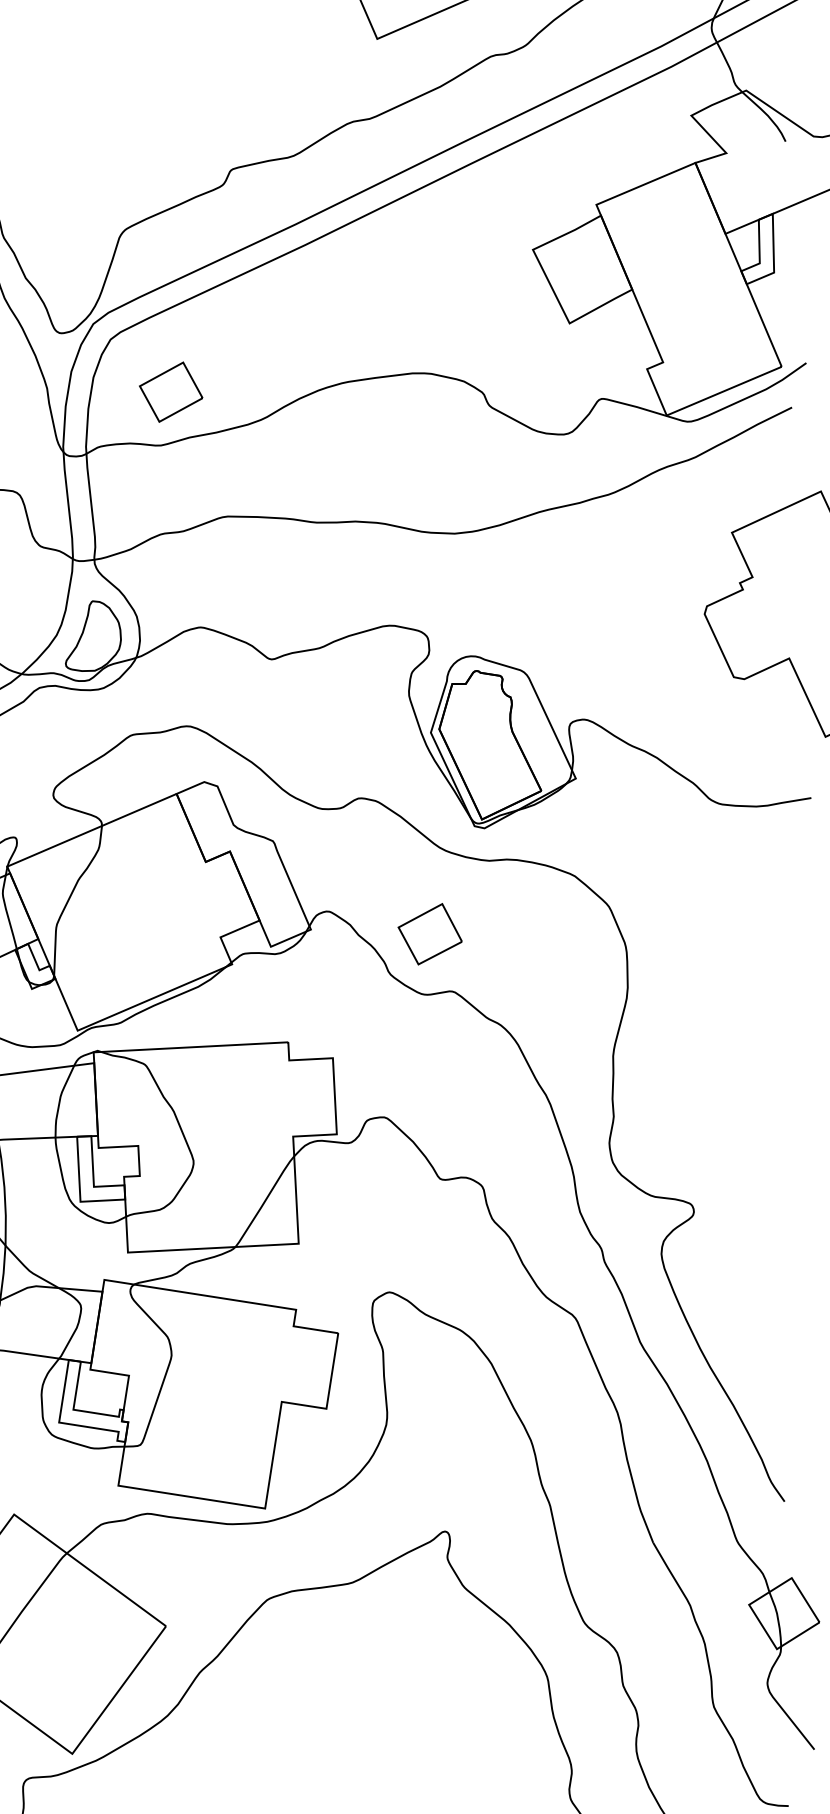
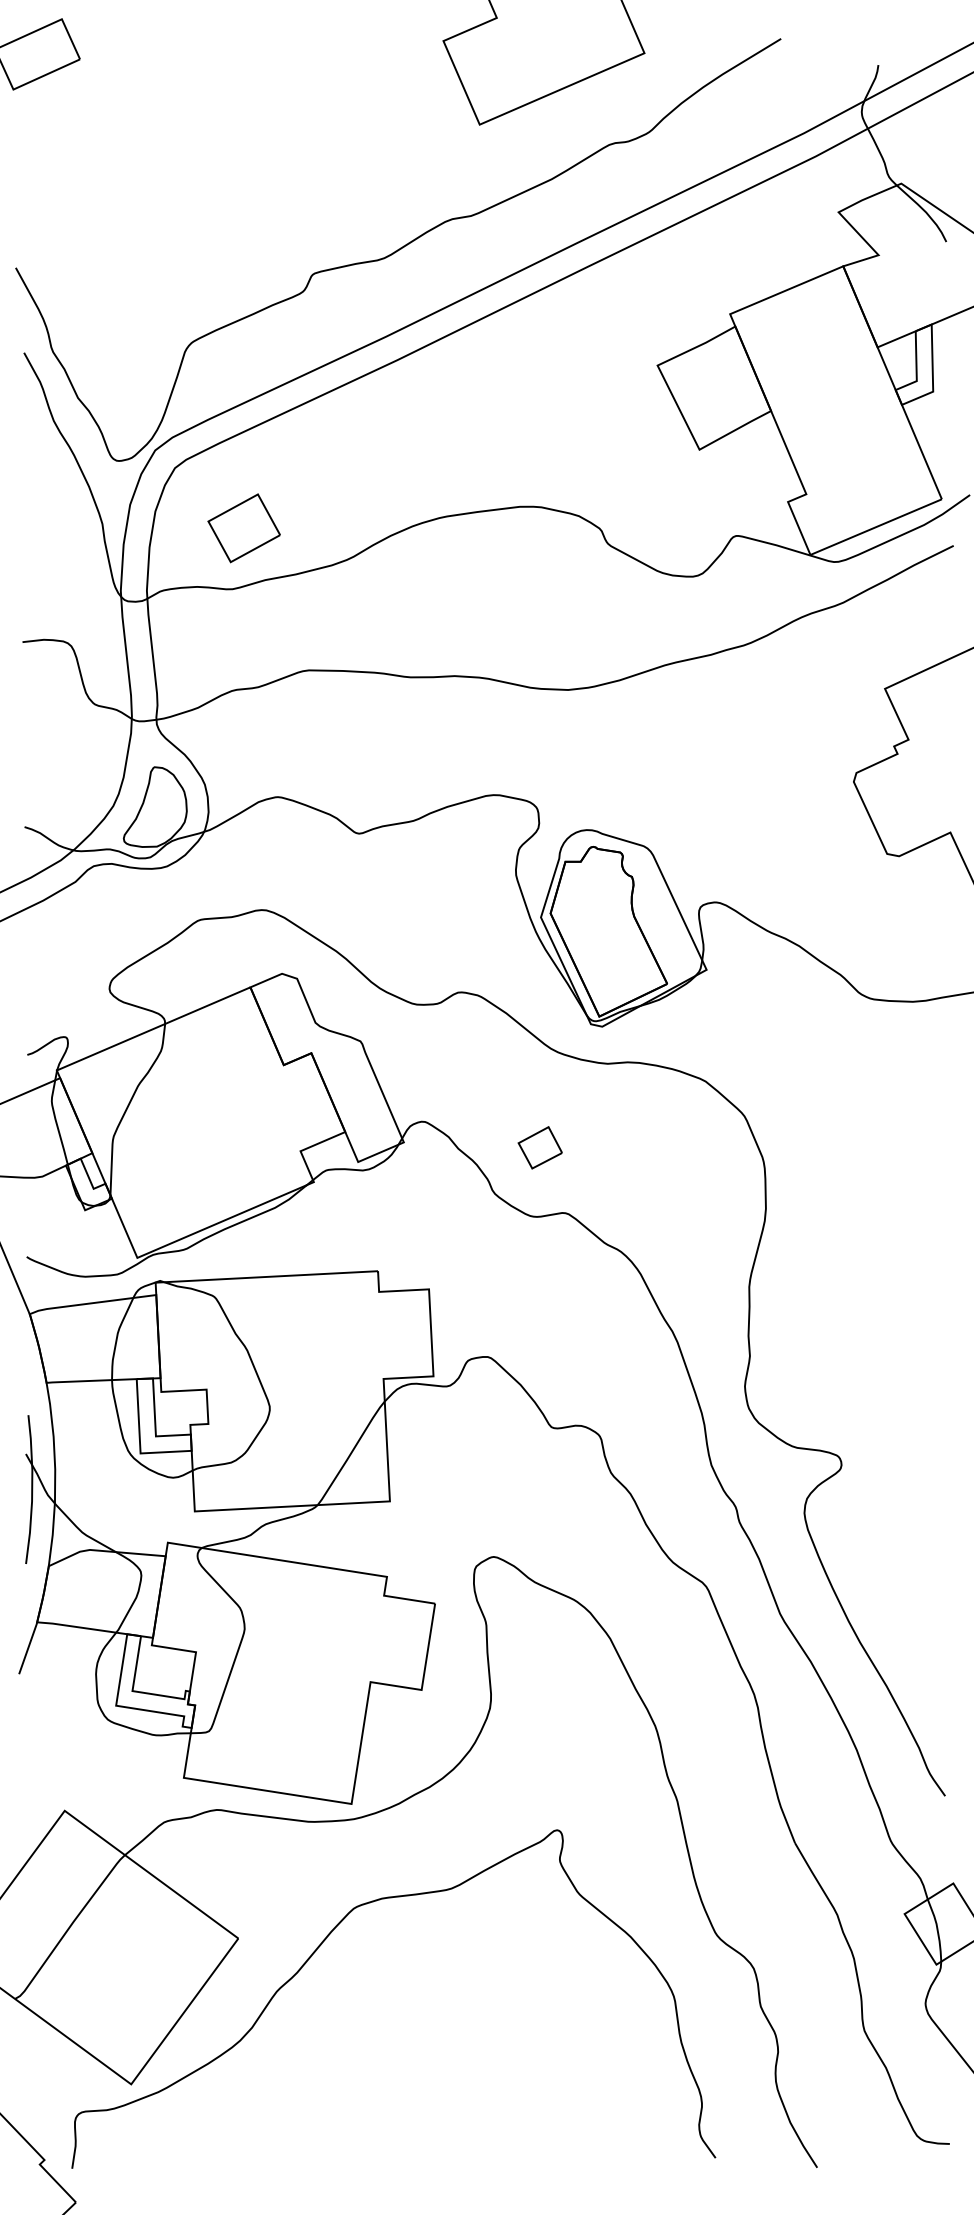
part: (430, 934) -> (540, 1147), size x0.6

